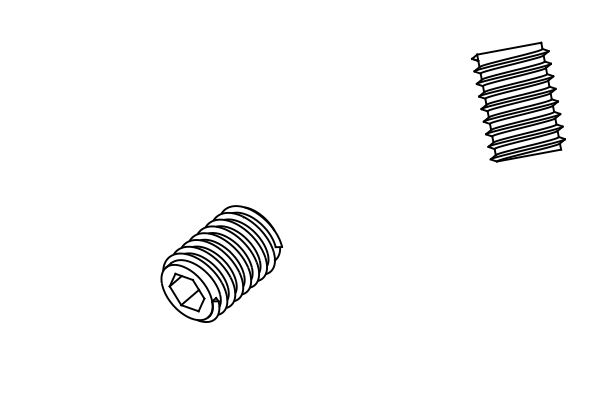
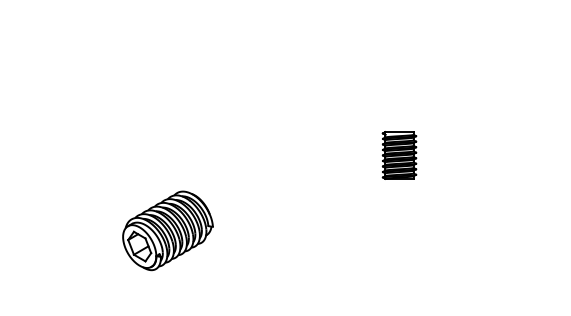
part: (519, 102) -> (399, 155), size x0.6

